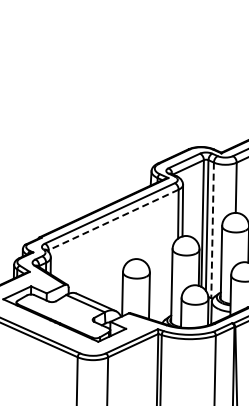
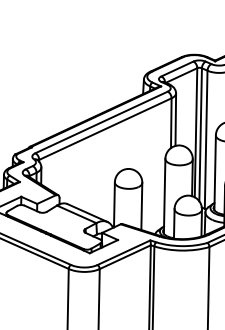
line: (113, 219) -> (105, 128), dashed -> solid
line: (212, 230) -> (206, 139), dashed -> solid

